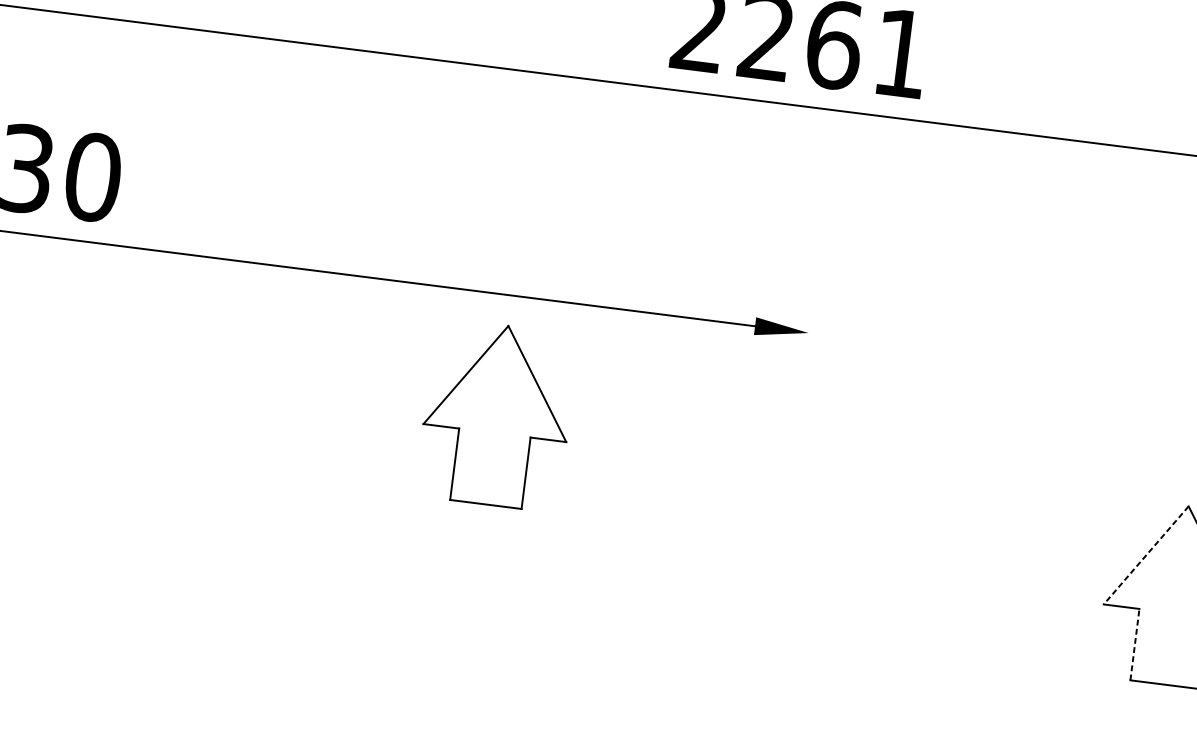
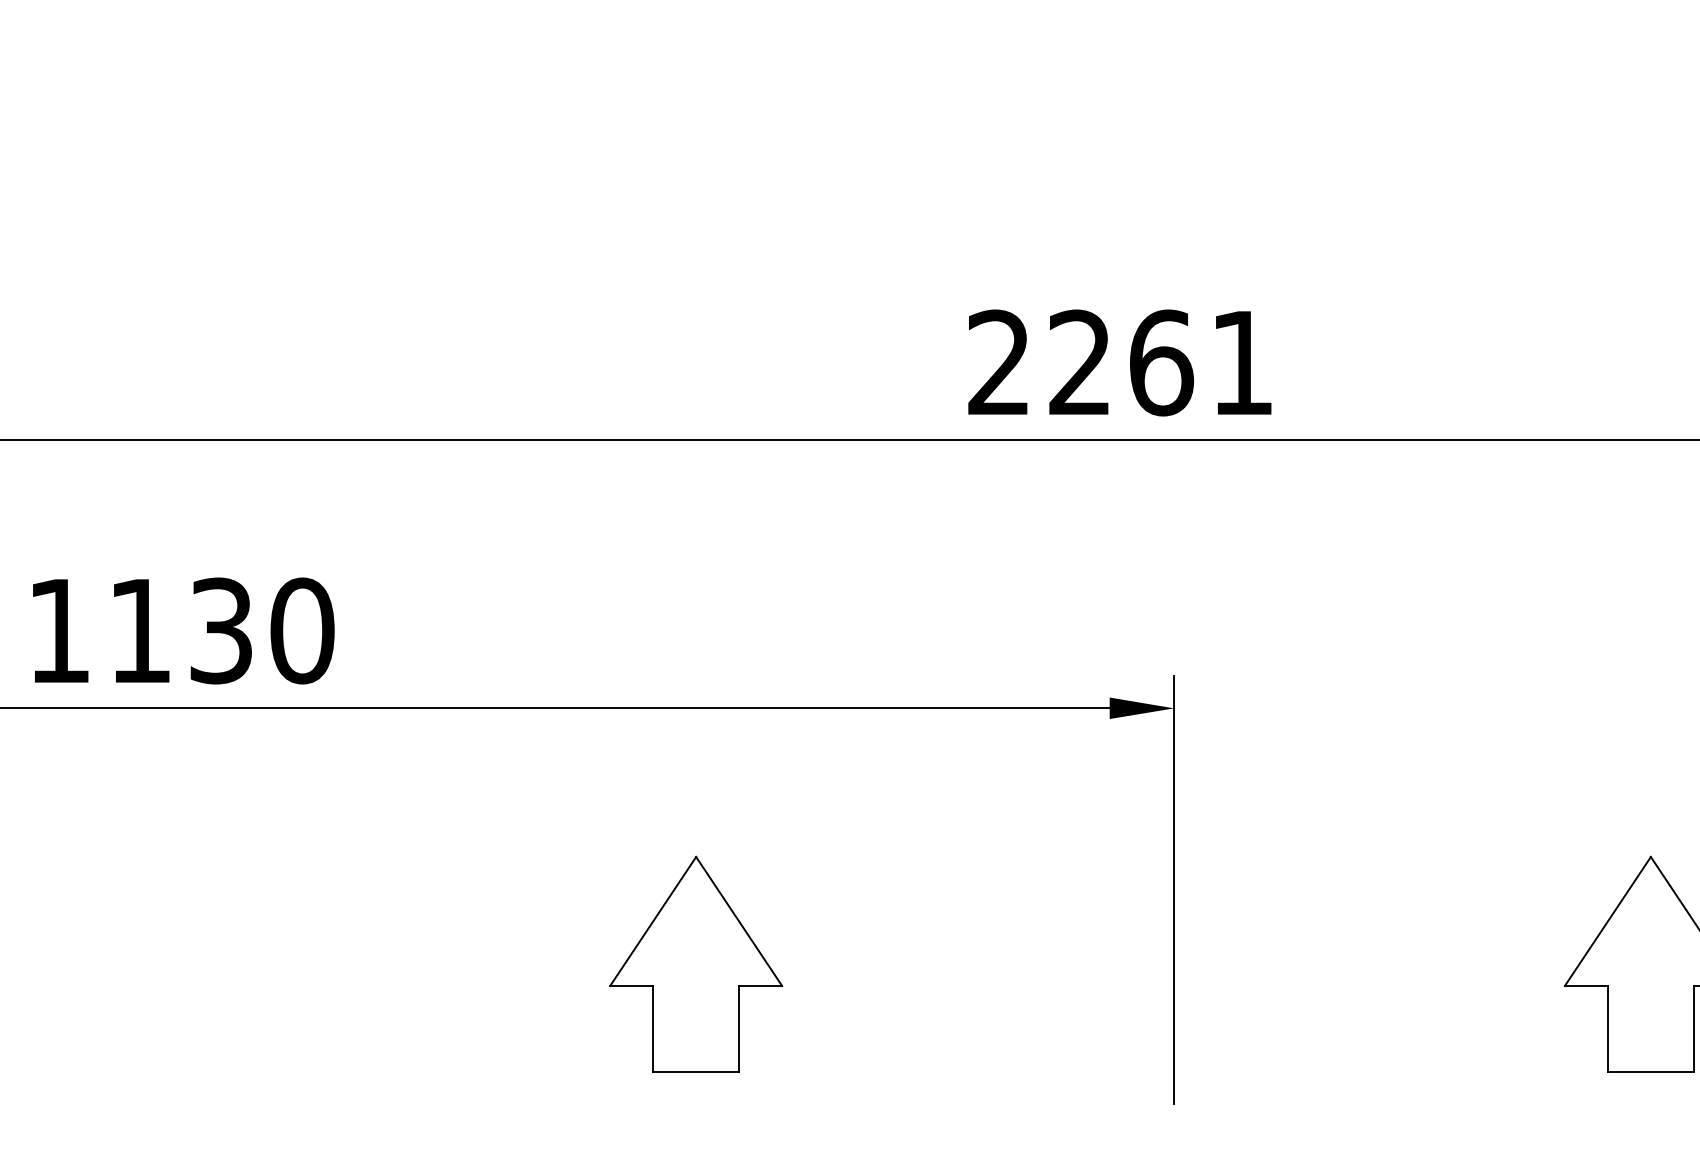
part: (497, 414) -> (696, 963), moved
line: (789, 483) -> (1174, 889), added
line: (1145, 555) -> (1607, 921), dashed -> solid
line: (1134, 644) -> (1607, 1028), dashed -> solid

